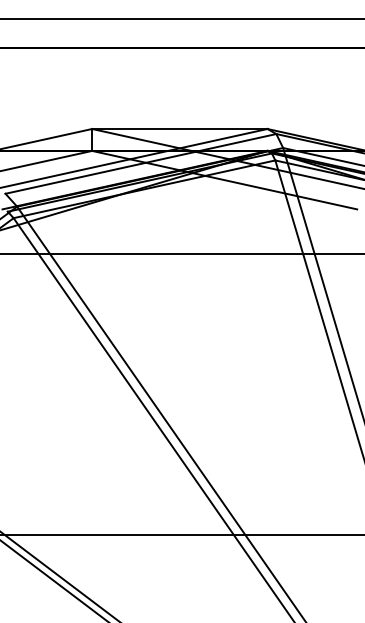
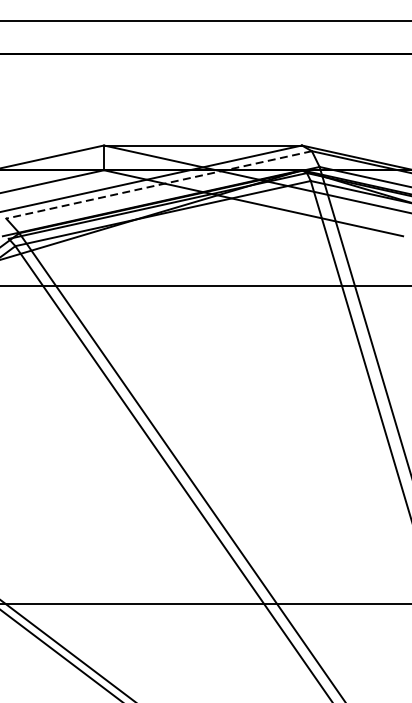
line: (140, 163) -> (158, 184), solid -> dashed

